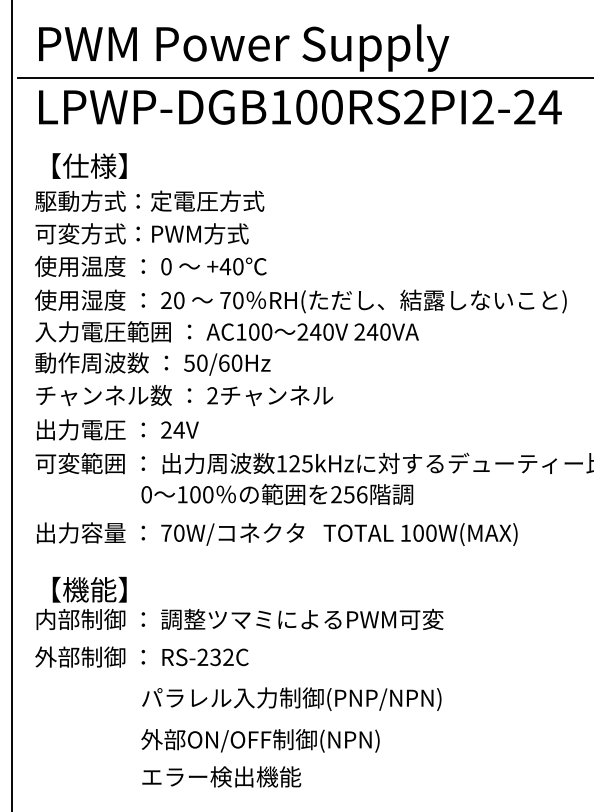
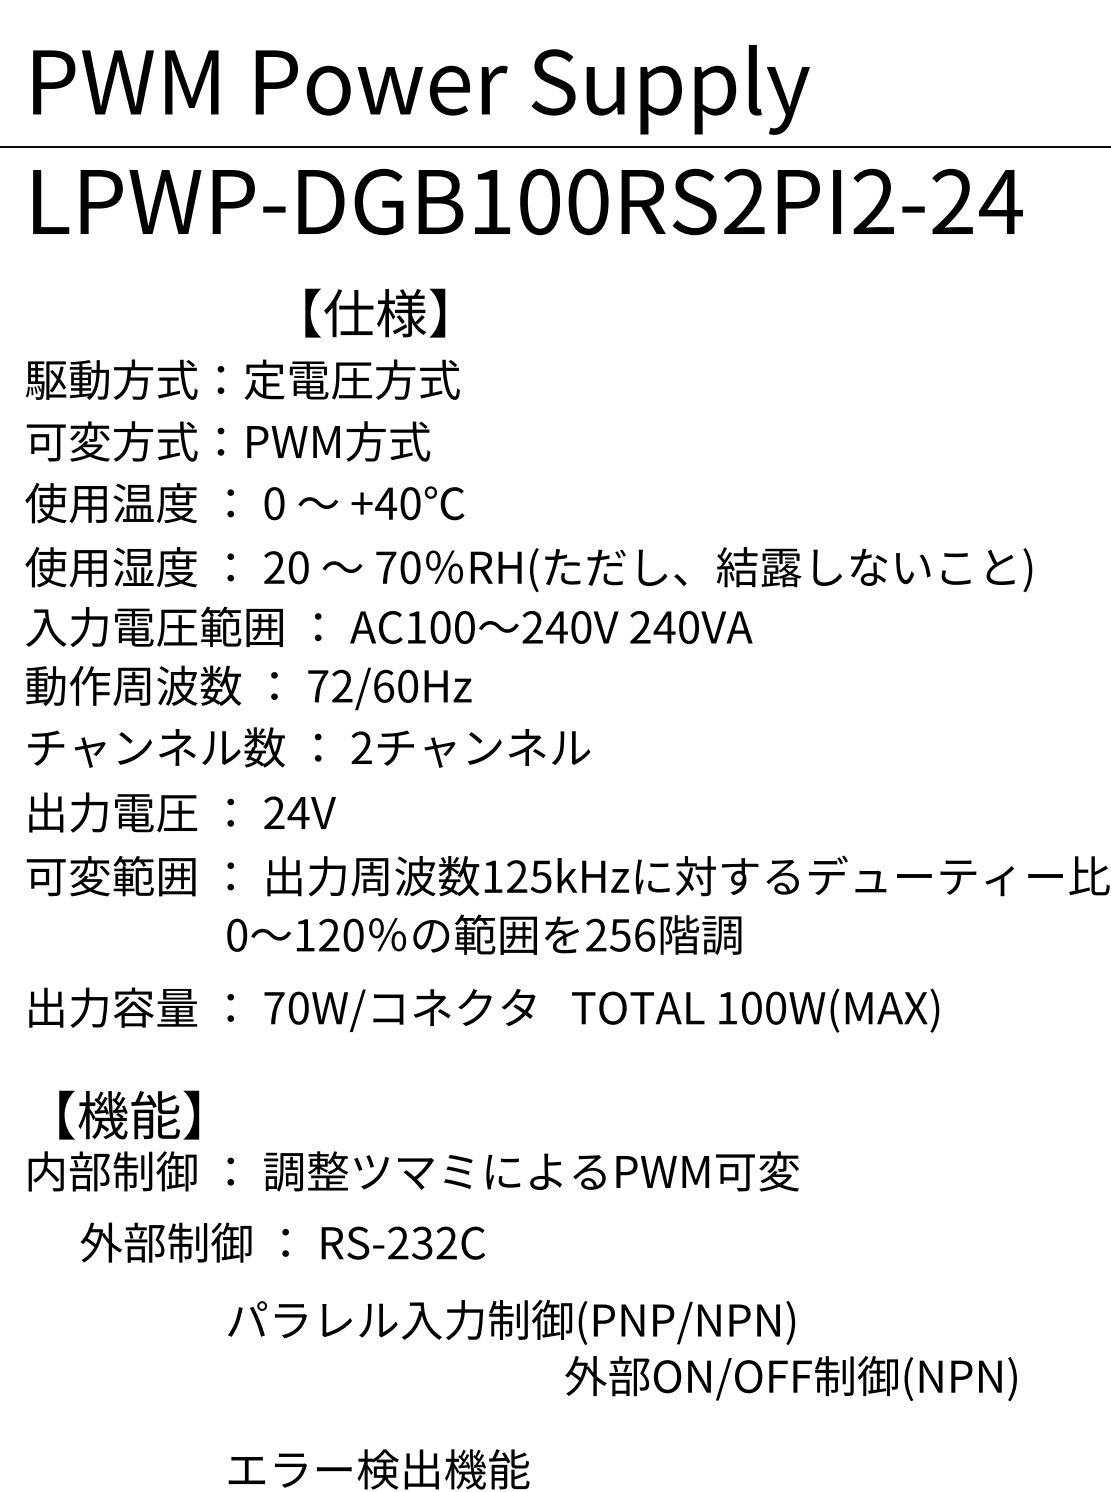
text: (89, 165) -> (374, 312), moved
text: (195, 362) -> (329, 684), 50/60Hz -> 72/60Hz
text: (195, 494) -> (329, 934), 100 -> 120
text: (141, 656) -> (282, 1241), moved
text: (260, 740) -> (791, 1377), moved

